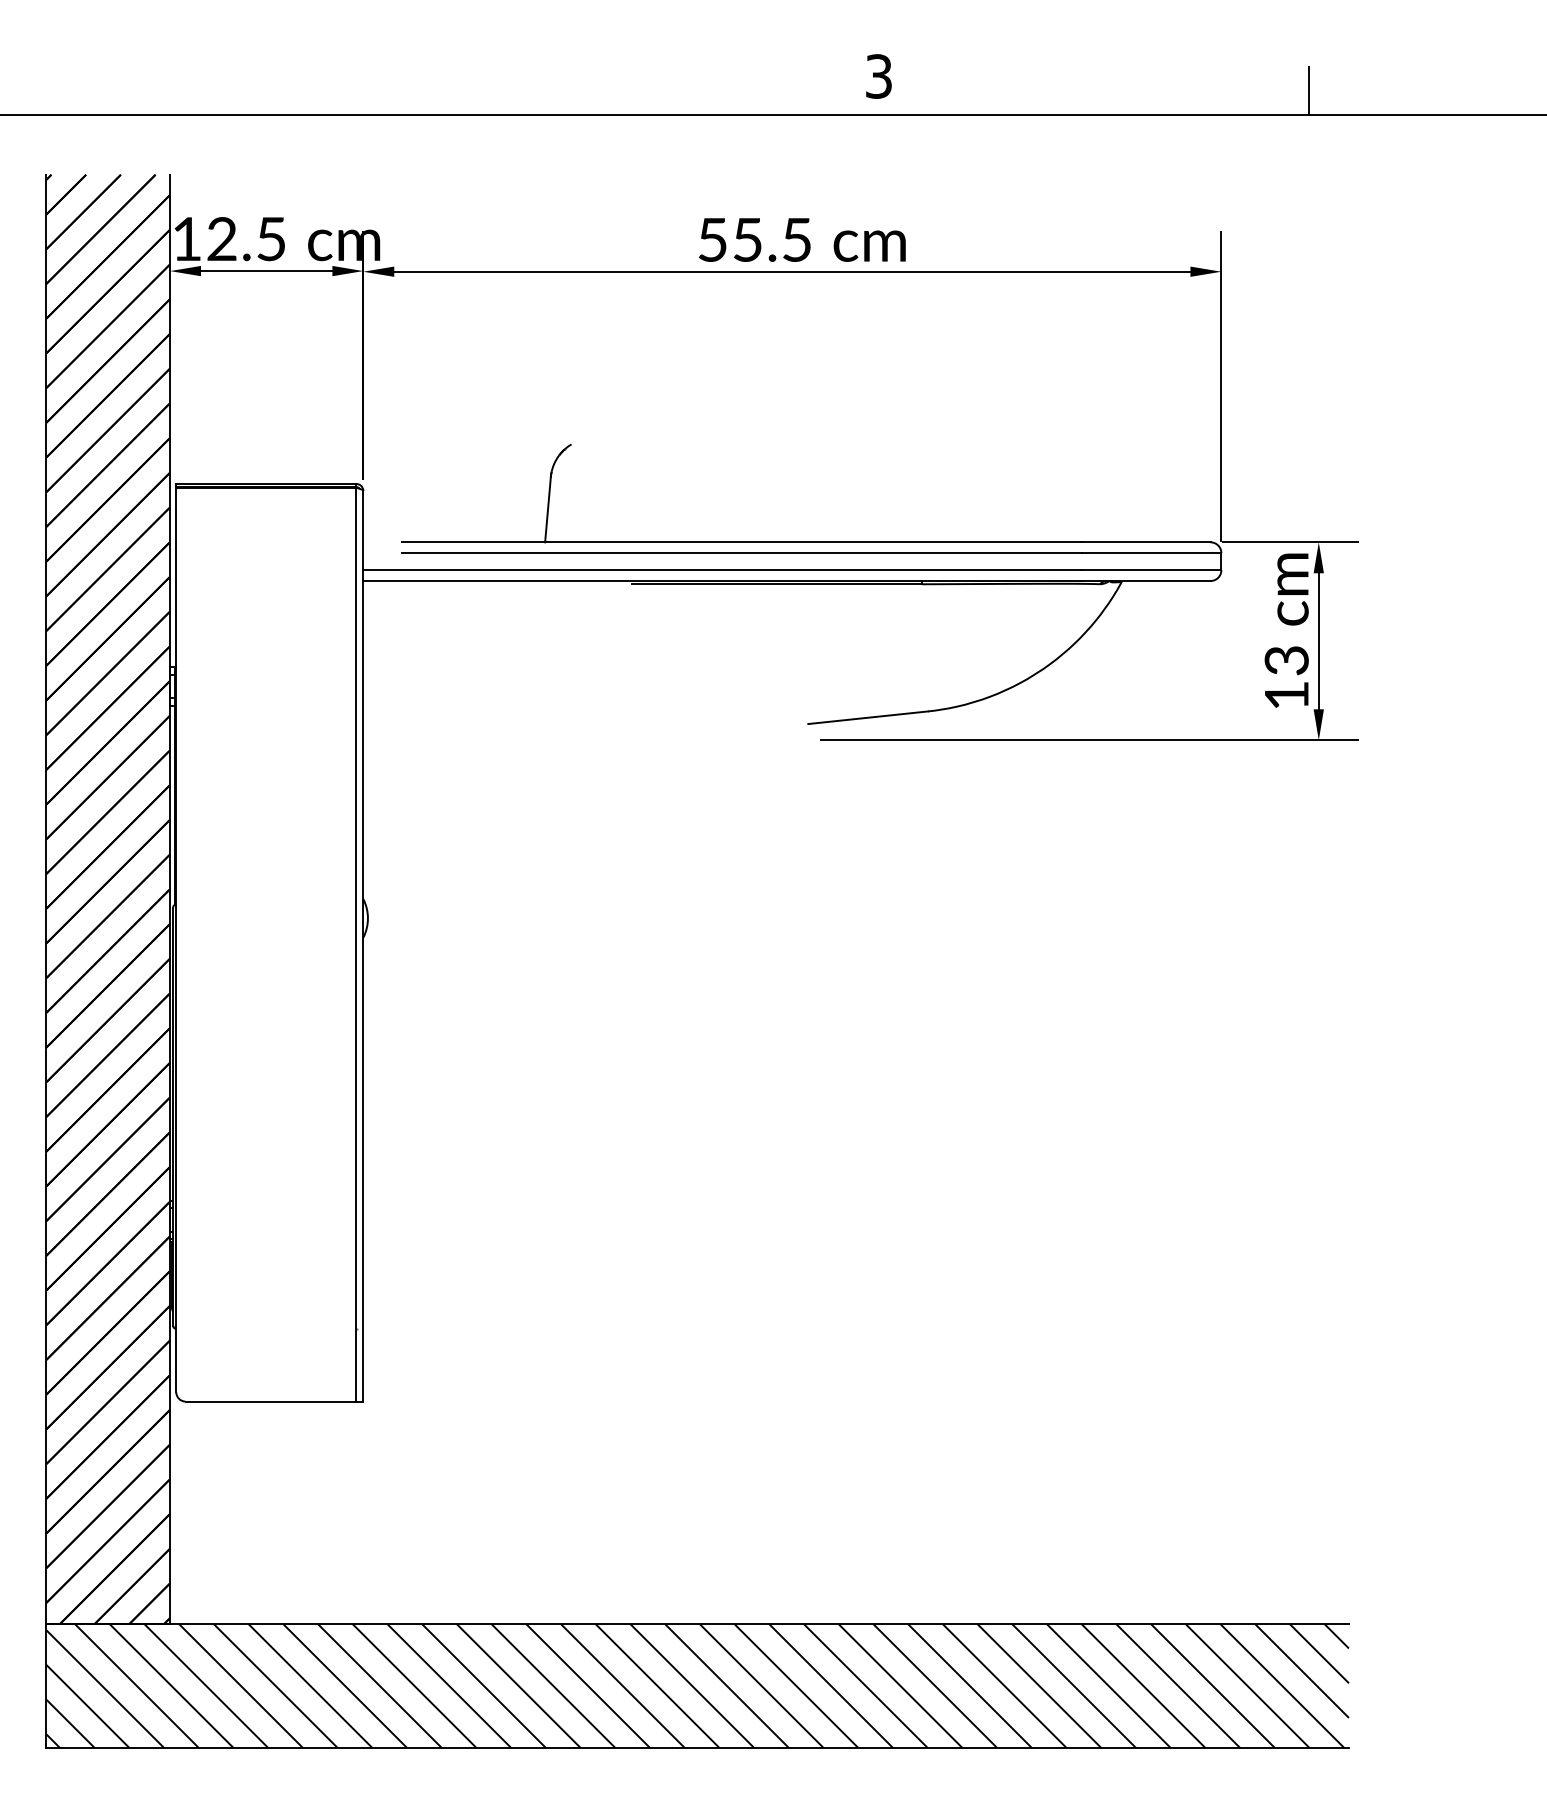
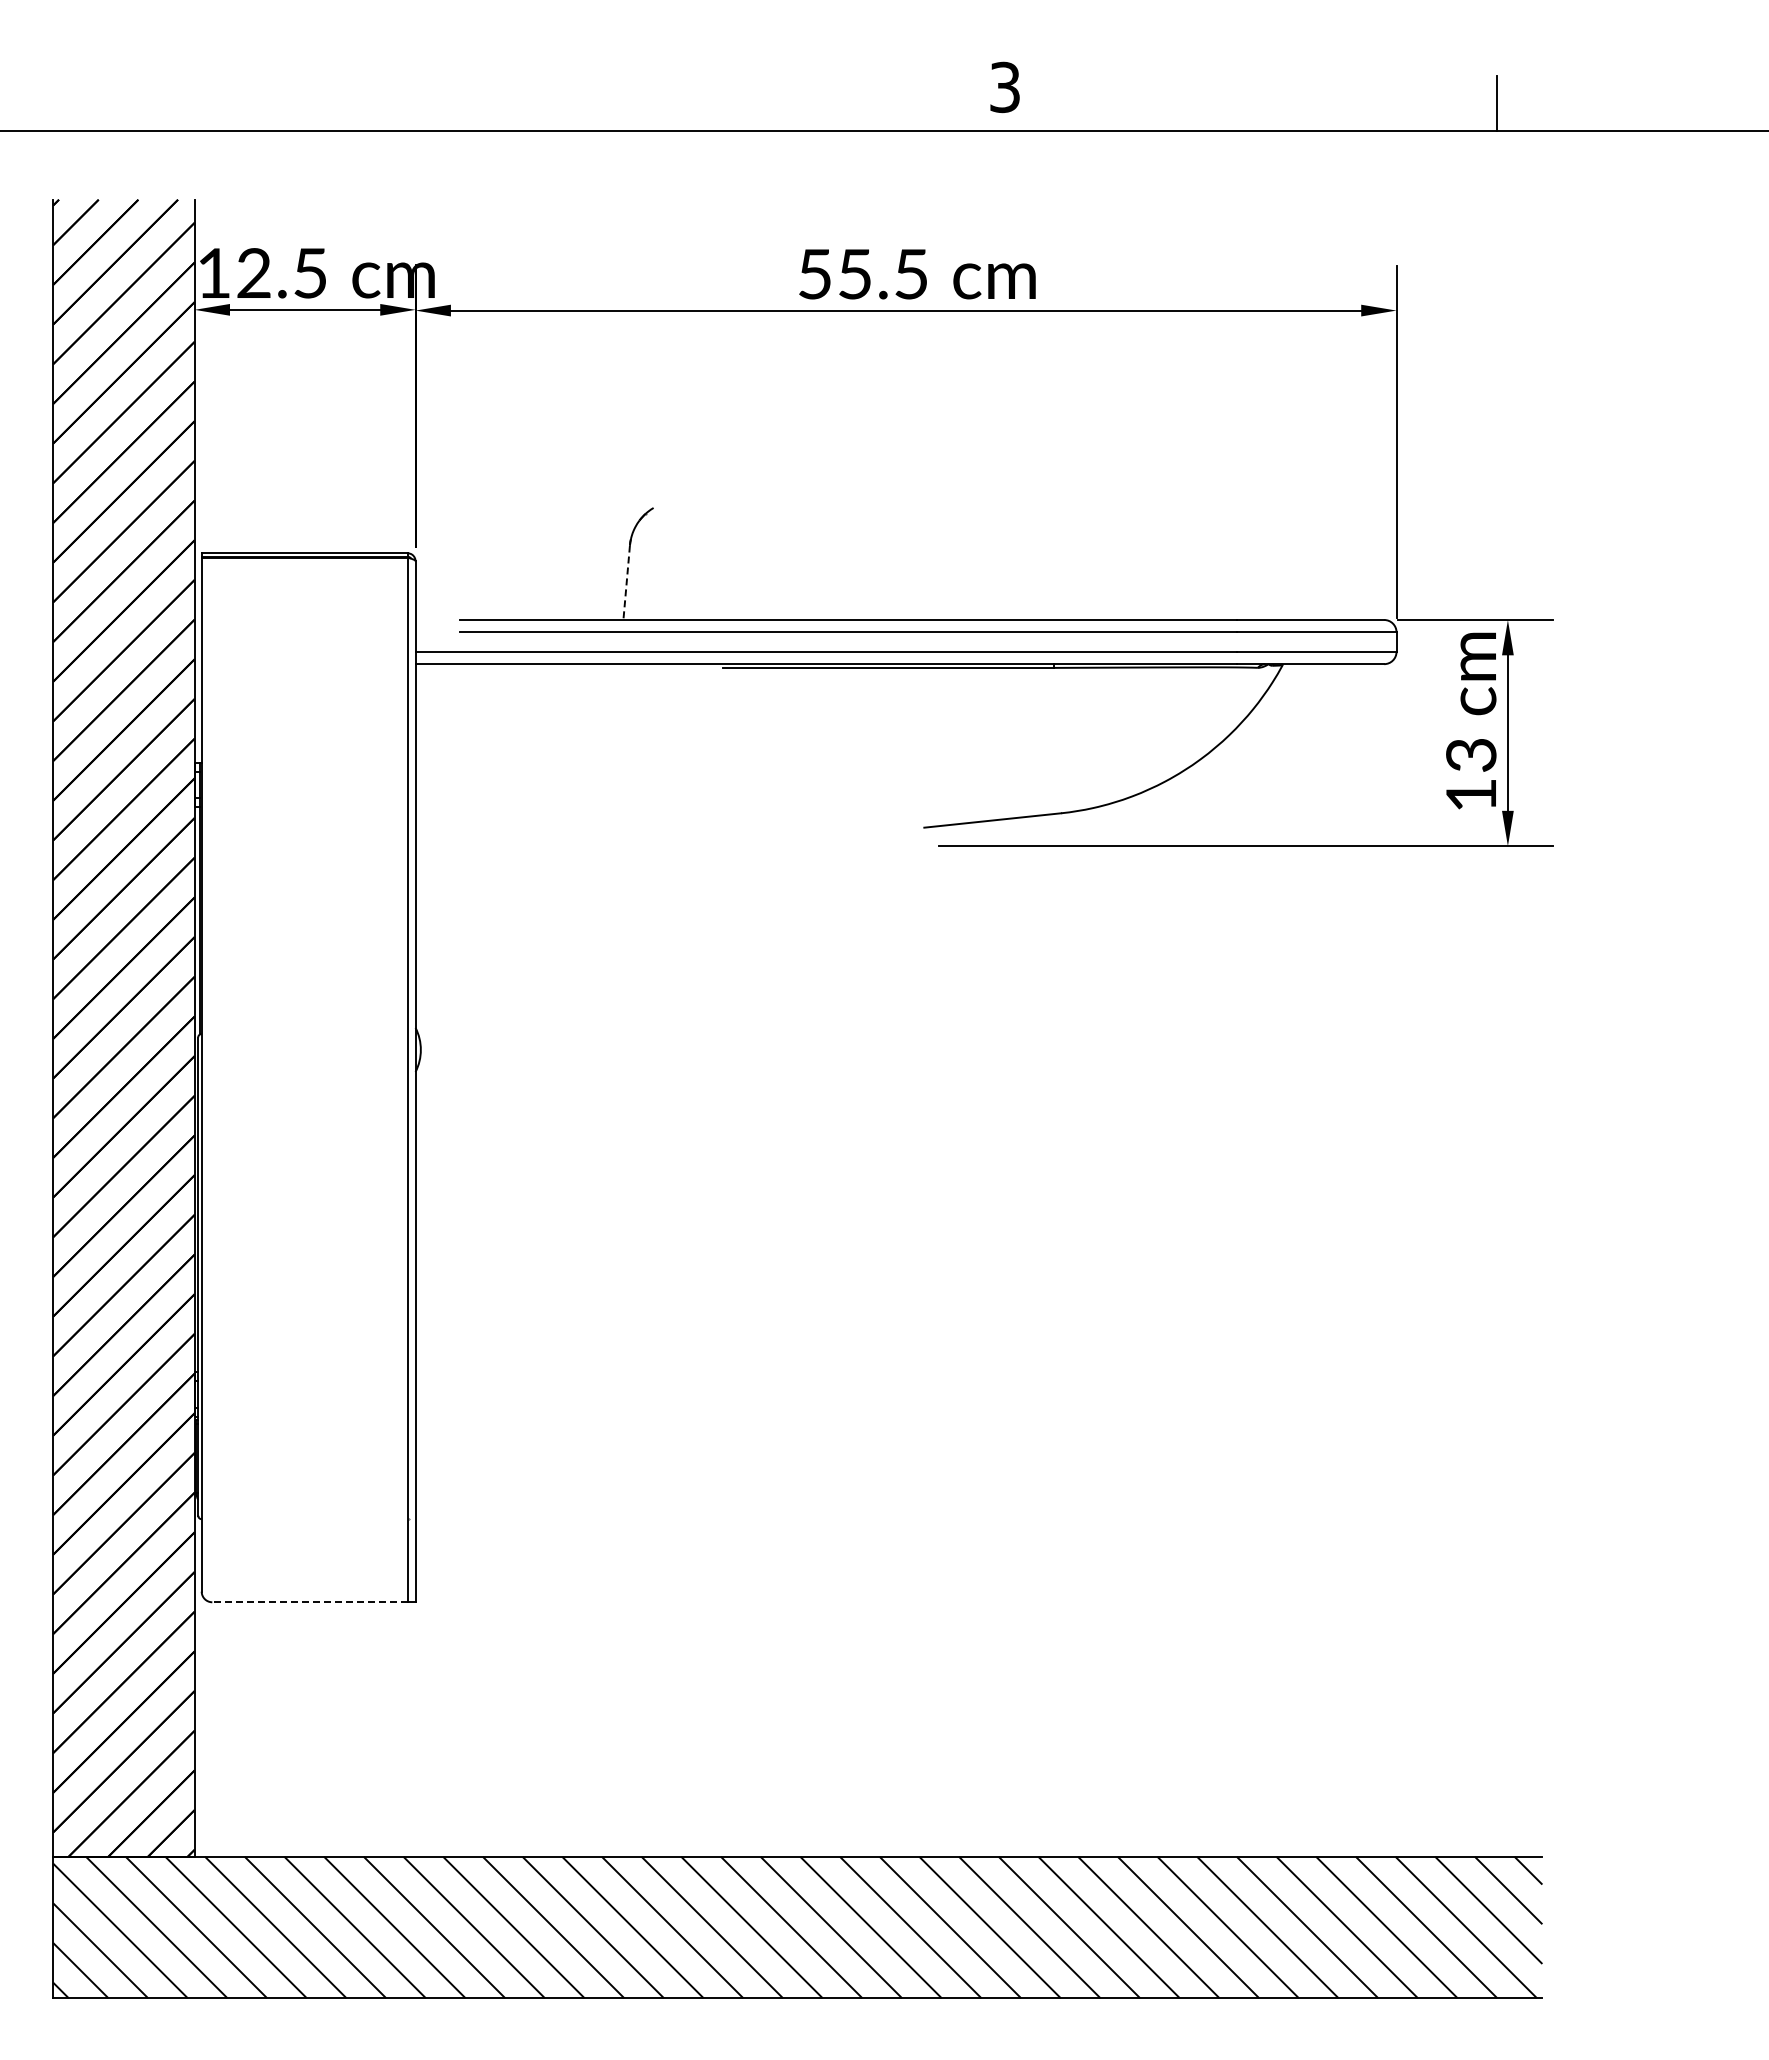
line: (547, 510) -> (626, 583), solid -> dashed
line: (270, 1401) -> (309, 1602), solid -> dashed

